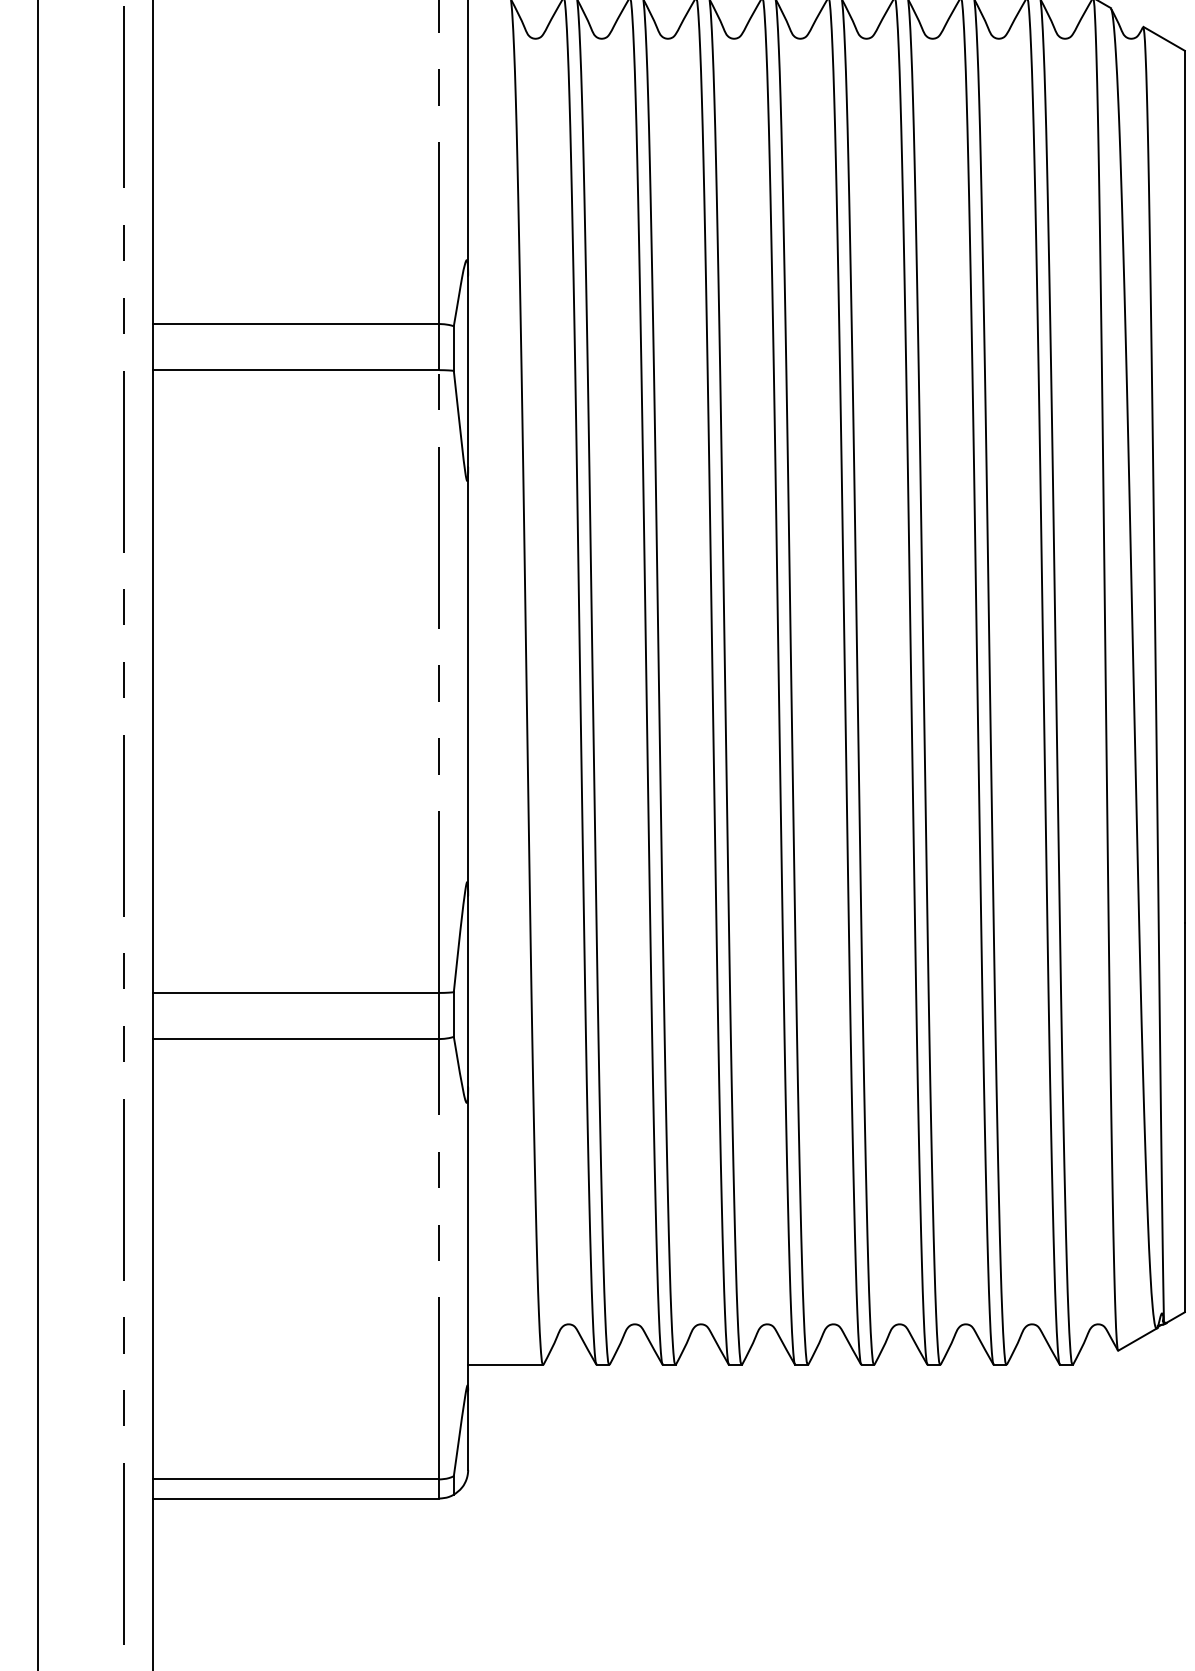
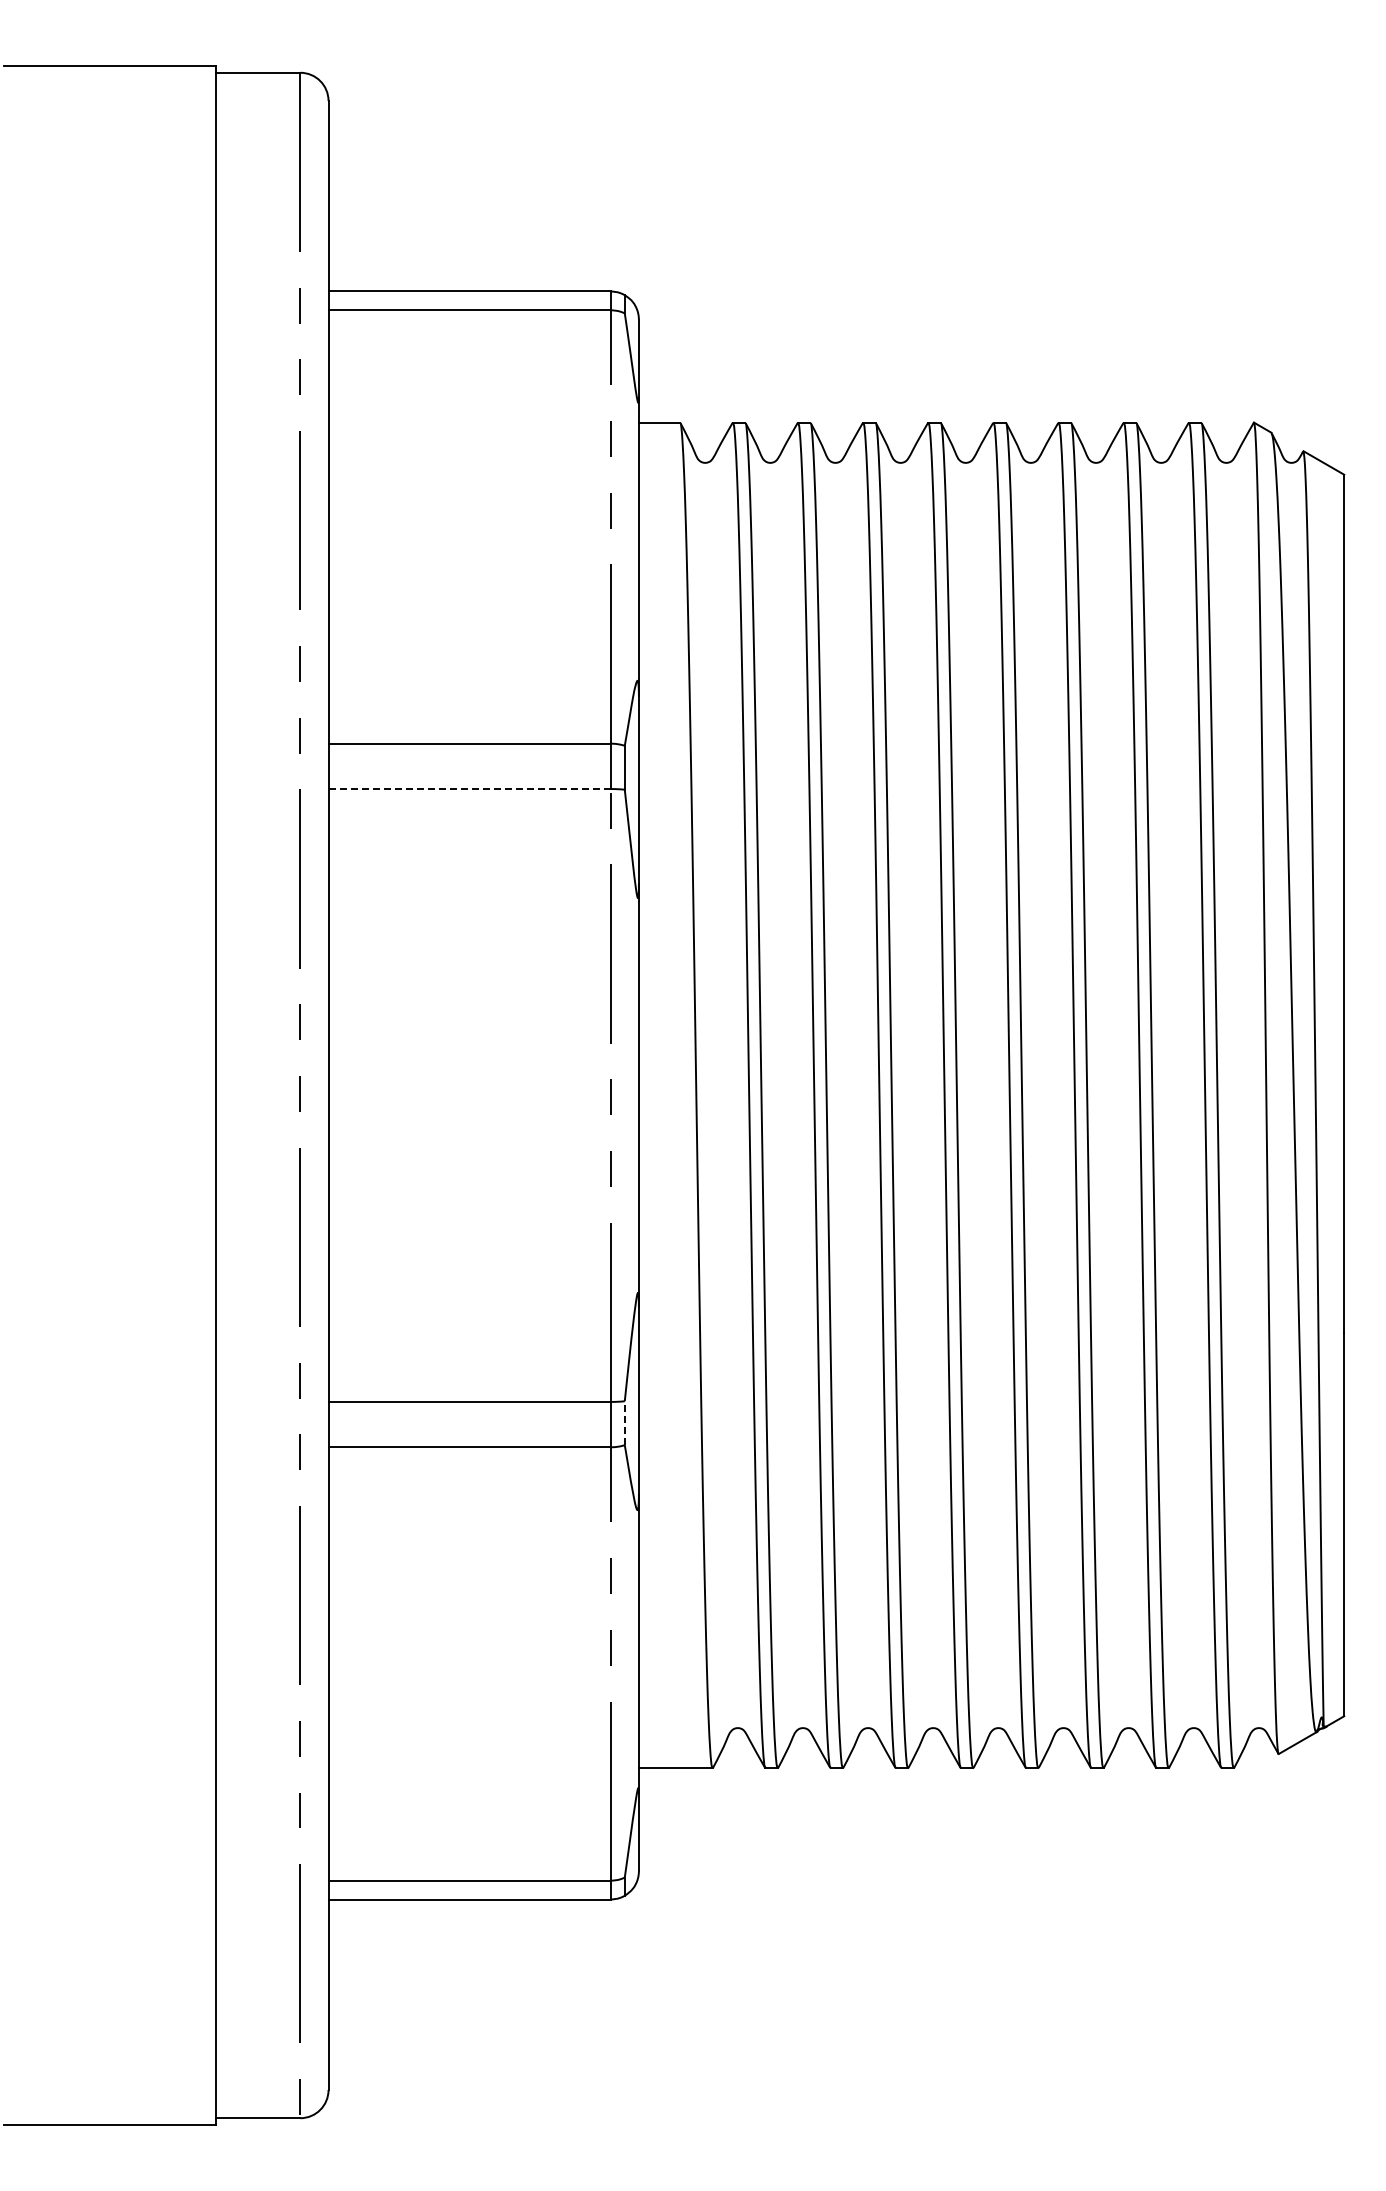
line: (296, 370) -> (469, 789), solid -> dashed
line: (453, 1014) -> (624, 1423), solid -> dashed

